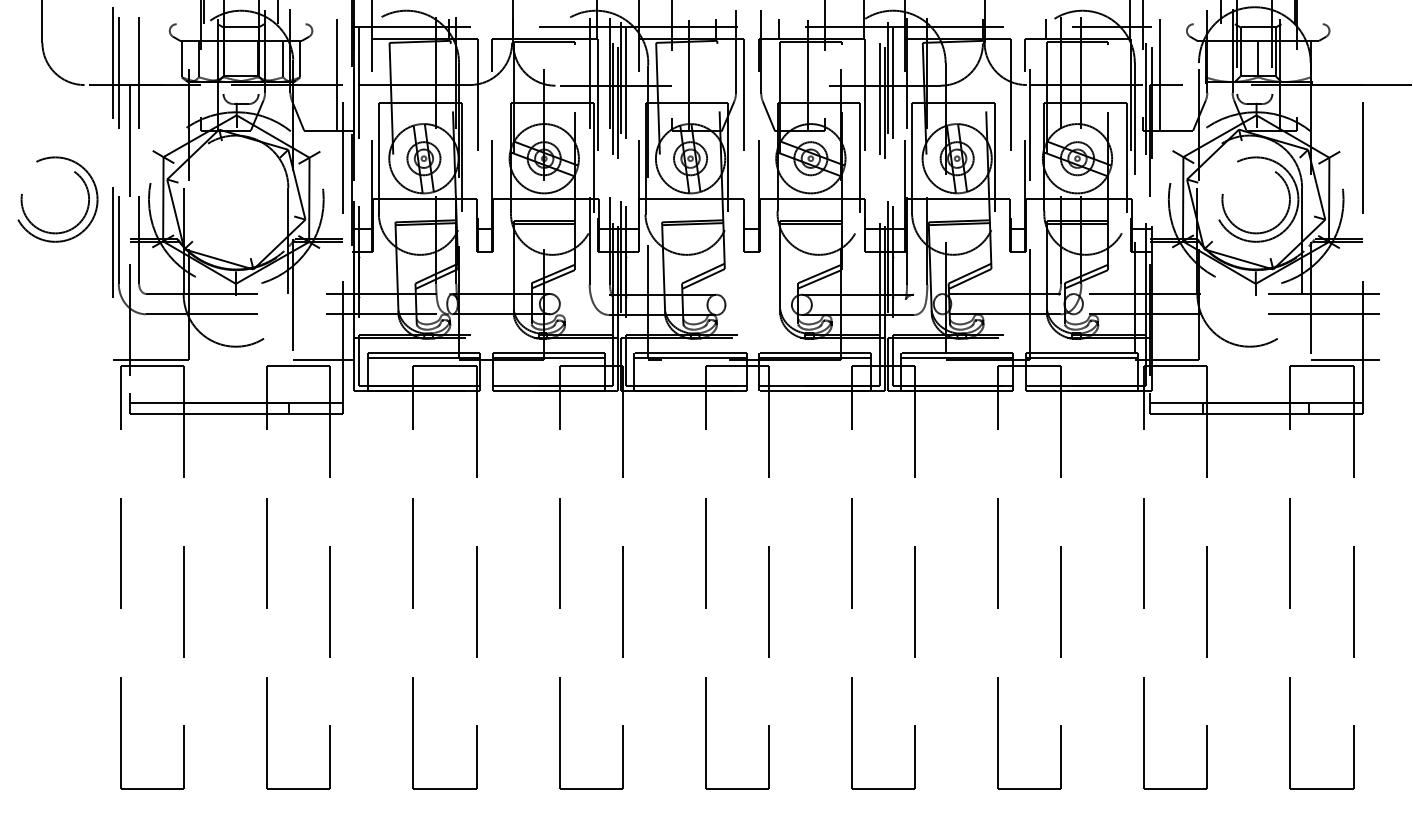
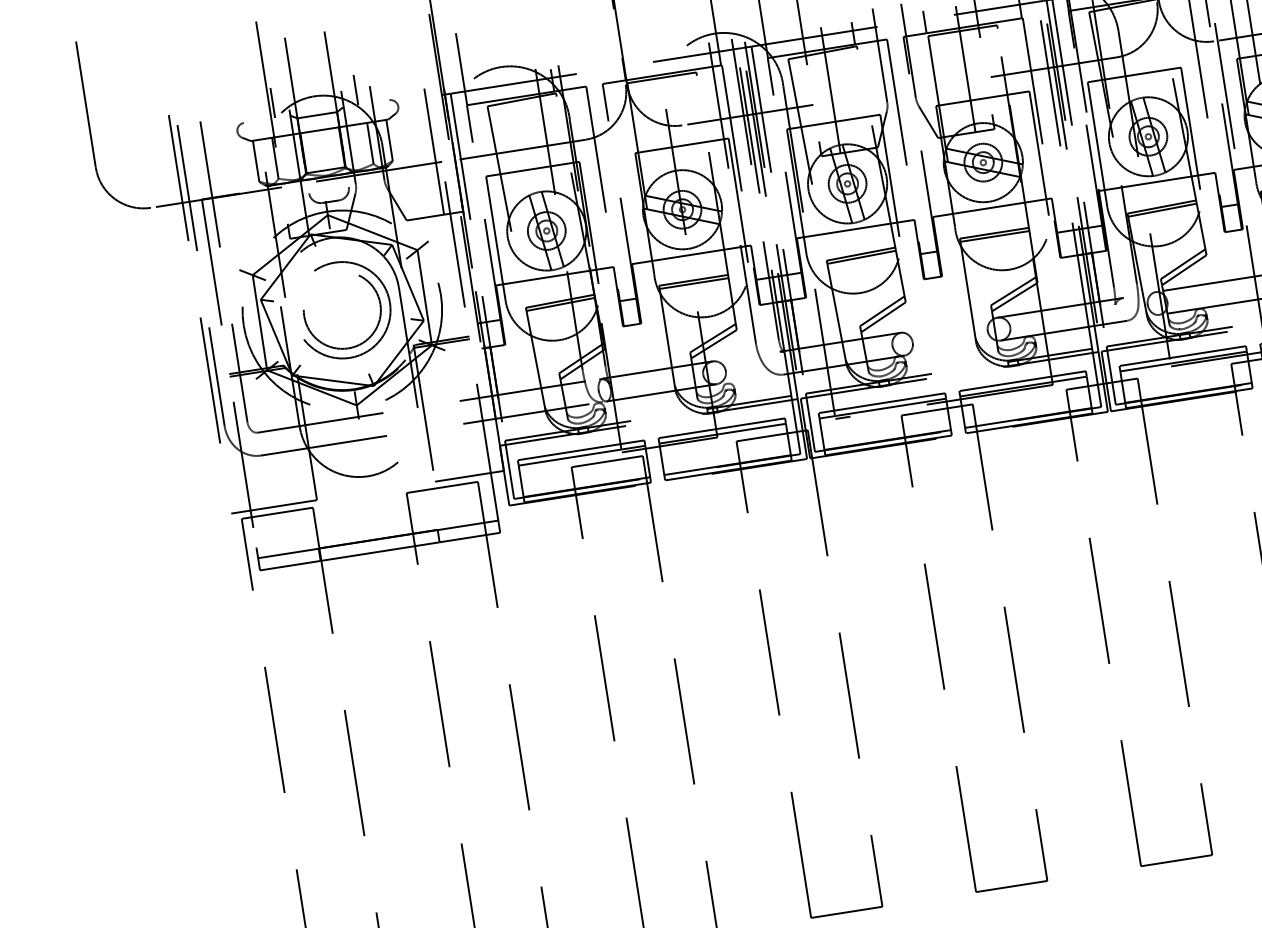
part: (86, 190) -> (375, 294), moved

